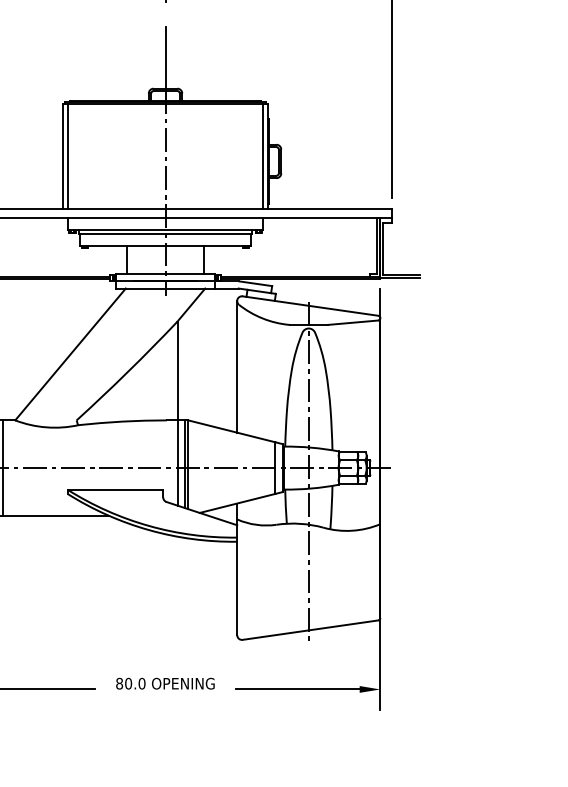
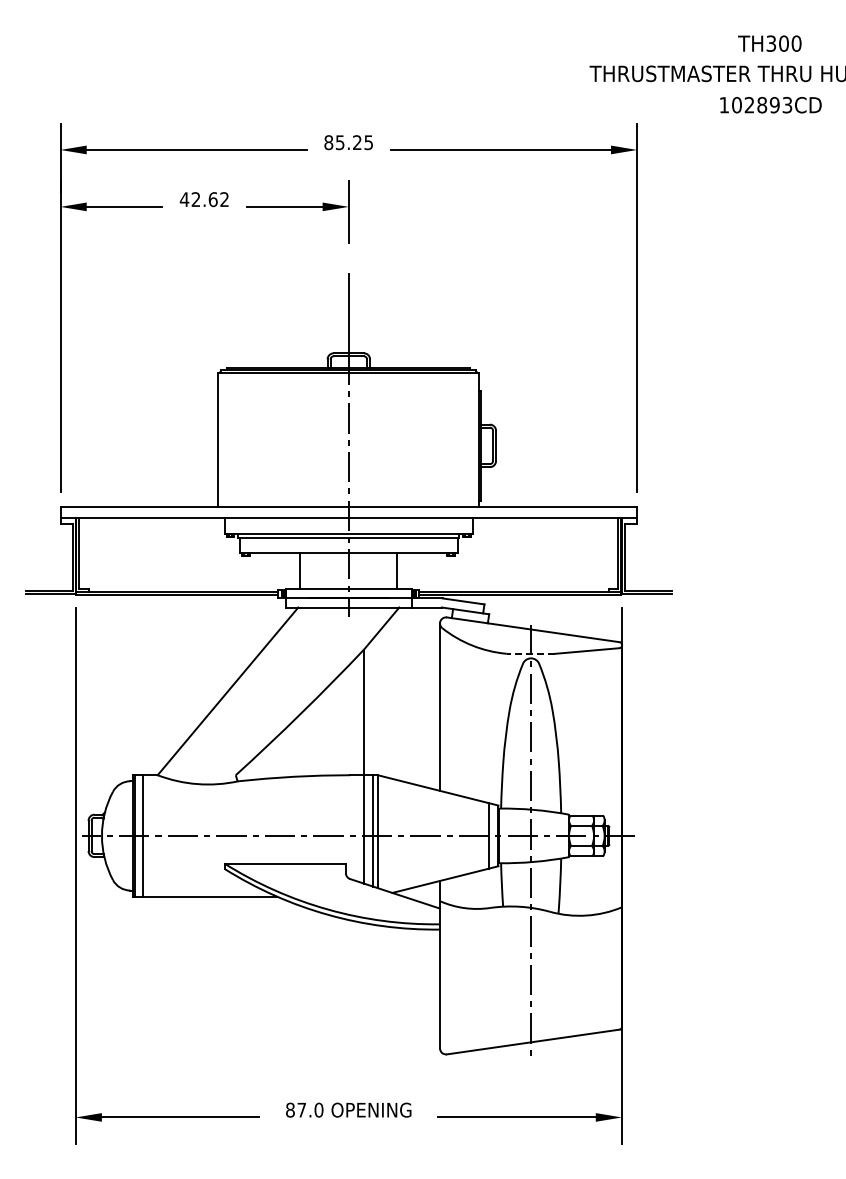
line: (67, 156) -> (224, 439), removed
line: (263, 156) -> (473, 439), removed
line: (308, 324) -> (530, 653), solid -> dashed
text: (128, 683) -> (301, 1109), 80.0 -> 87.0

